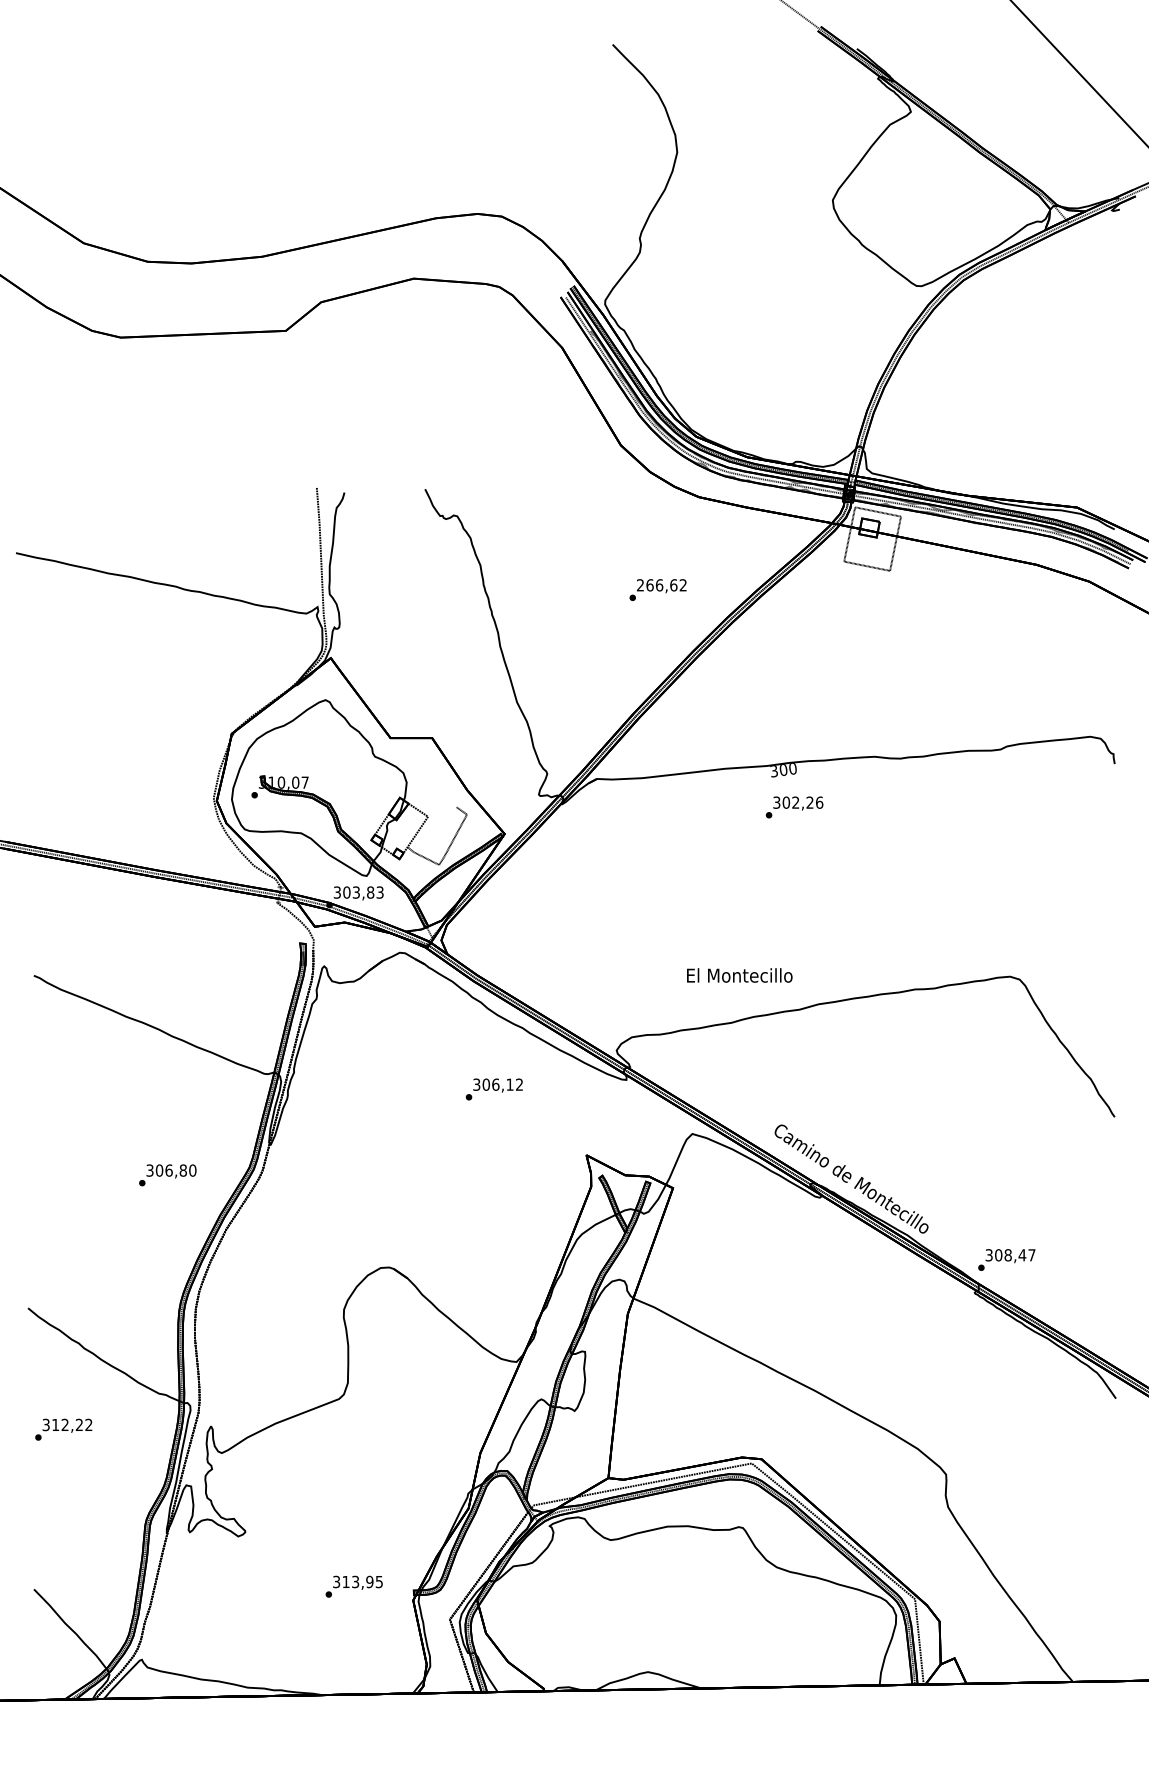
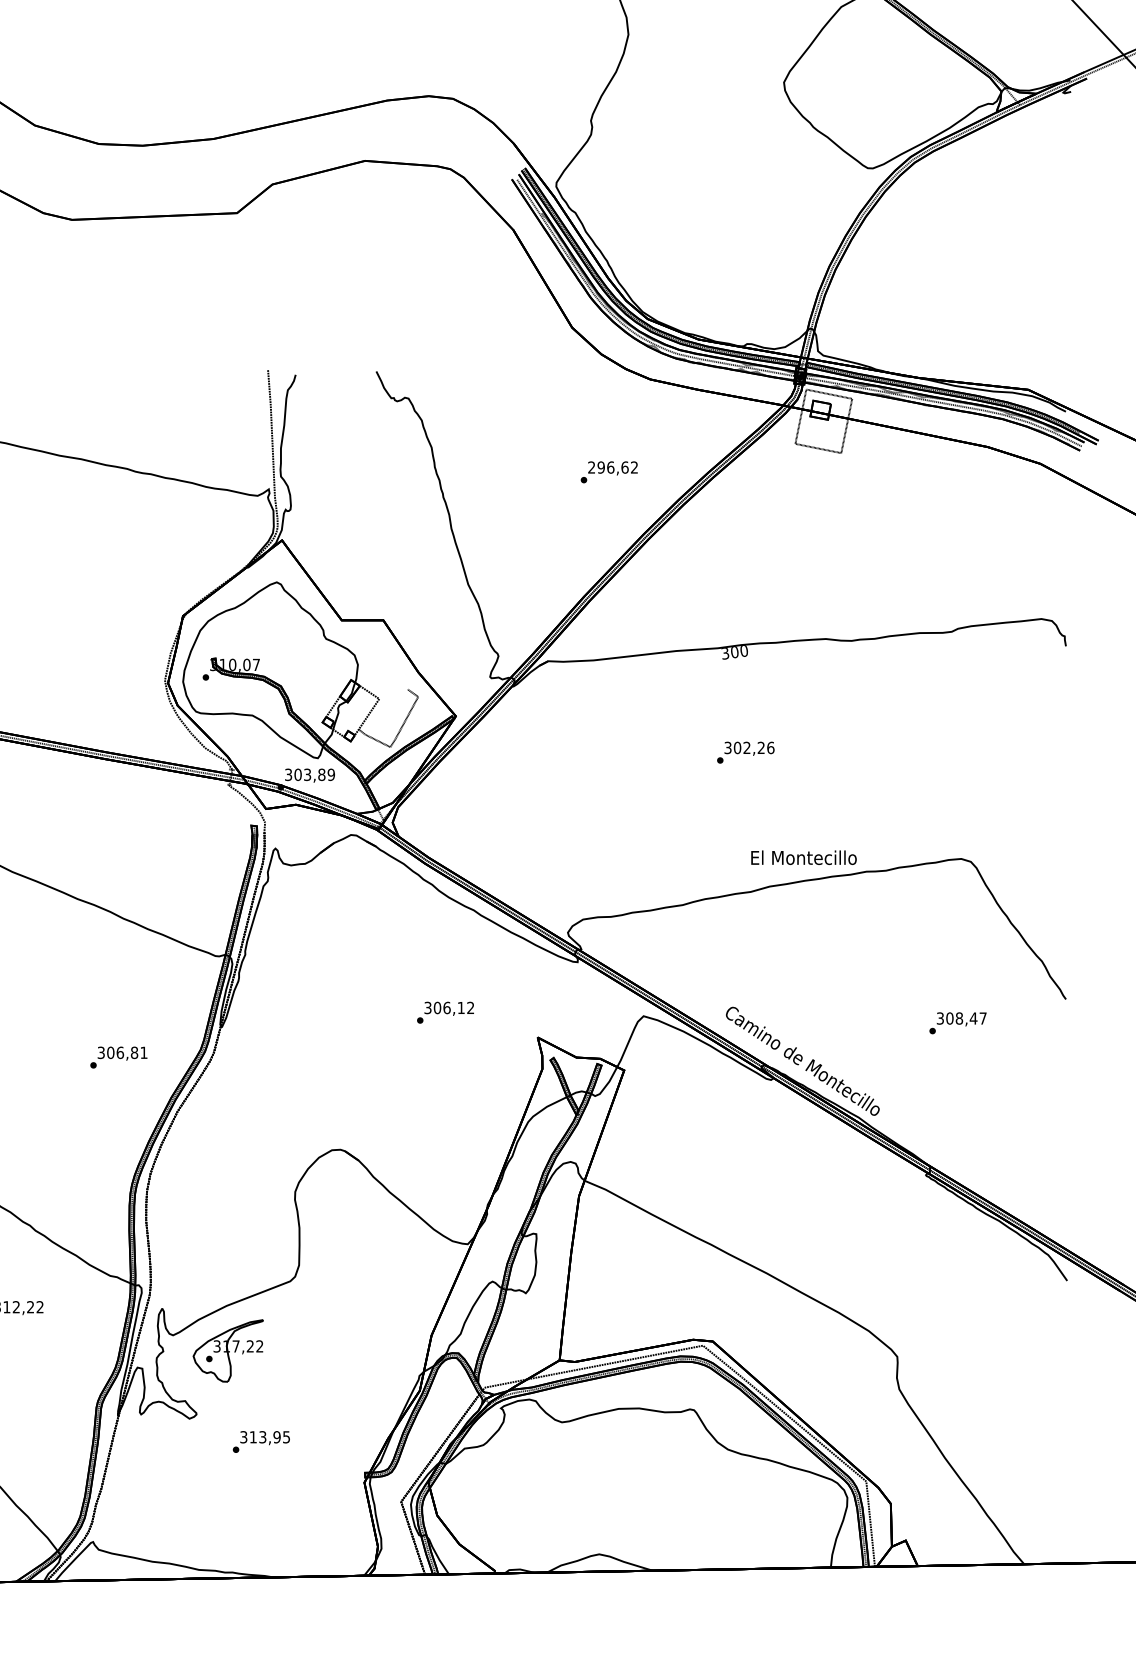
text: (649, 585) -> (600, 467), 266,62 -> 296,62
text: (794, 807) -> (745, 752), moved
text: (379, 892) -> (330, 774), 303,83 -> 303,89
text: (739, 975) -> (803, 857), moved
text: (493, 1089) -> (444, 1012), moved
text: (192, 1170) -> (143, 1052), 306,80 -> 306,81
text: (1006, 1259) -> (957, 1022), moved
part: (276, 1468) -> (227, 1350), added
text: (353, 1586) -> (260, 1441), moved

